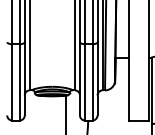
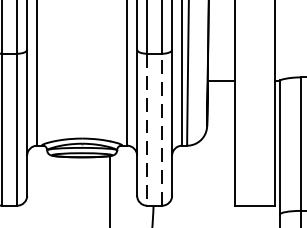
line: (92, 81) -> (162, 128), solid -> dashed
line: (84, 82) -> (146, 129), solid -> dashed

